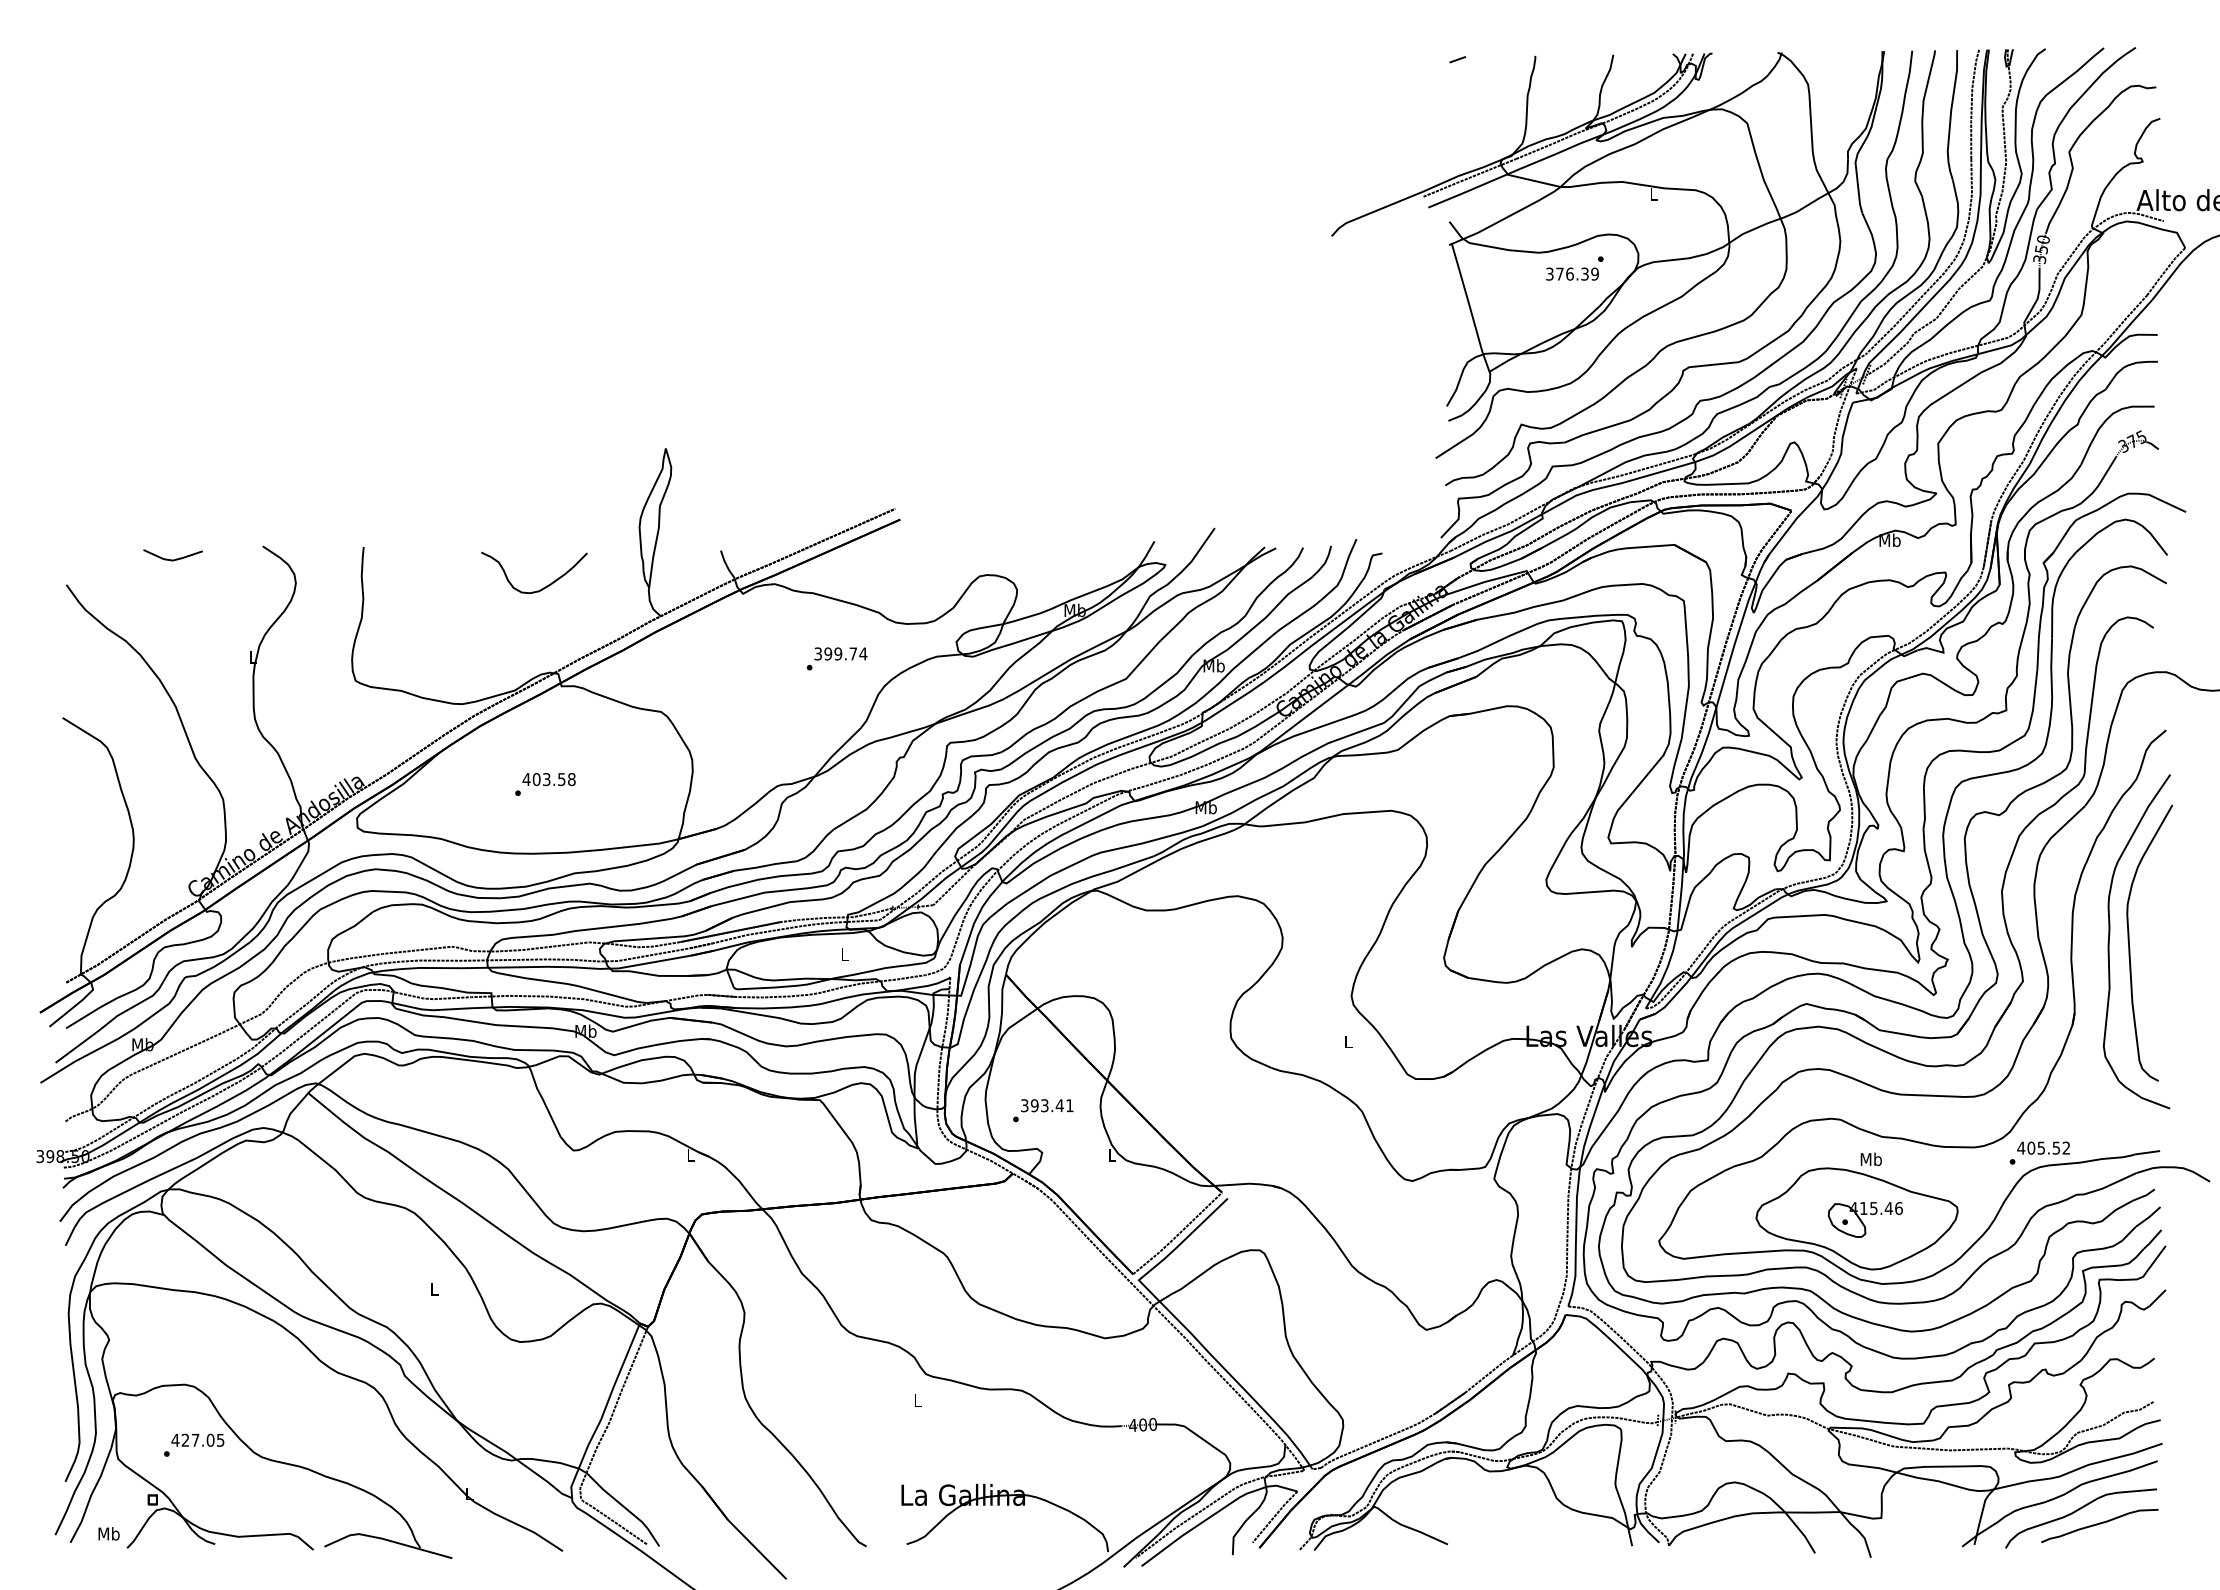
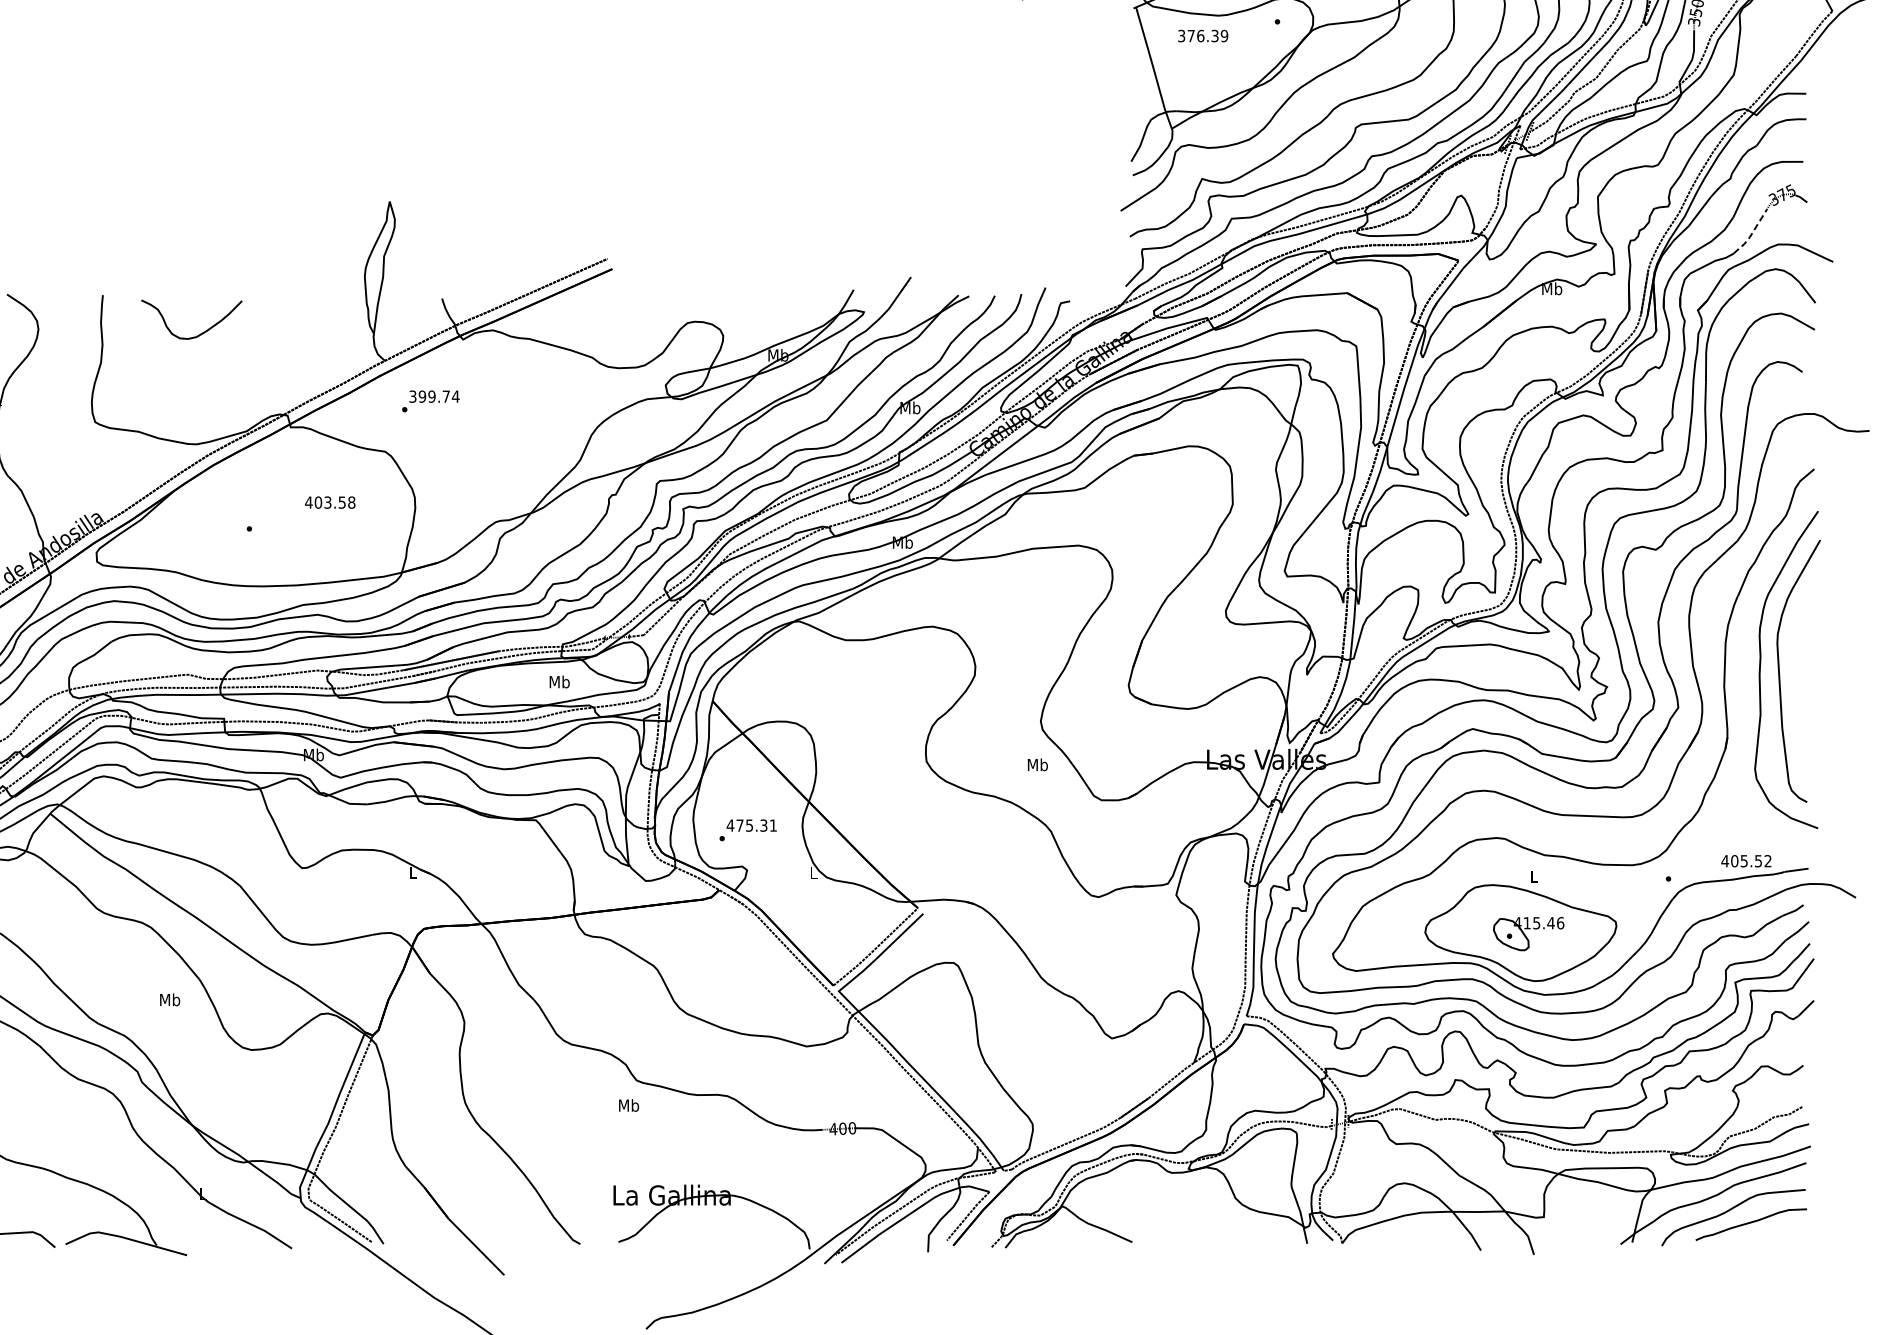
text: (1572, 273) -> (1203, 35), moved
line: (2100, 482) -> (1751, 233), solid -> dashed
curve: (541, 588) -> (198, 334), moved
text: (836, 658) -> (430, 400), moved
text: (548, 779) -> (329, 502), moved
text: (844, 954) -> (559, 682), L -> Mb
text: (1348, 1041) -> (1037, 764), L -> Mb
text: (1041, 1105) -> (746, 825), 393.41 -> 475.31
text: (2043, 1147) -> (1746, 860), moved
text: (1870, 1159) -> (1533, 876), Mb -> L
text: (434, 1288) -> (170, 999), L -> Mb
text: (917, 1400) -> (628, 1105), L -> Mb

